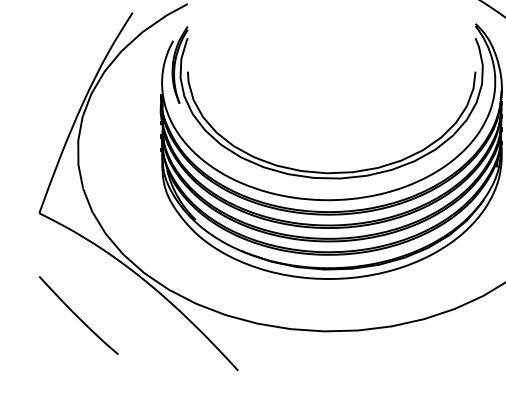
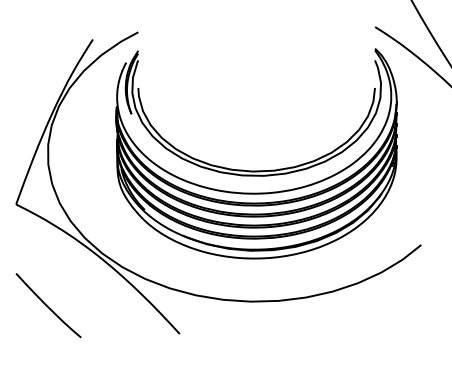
curve: (77, 315) -> (47, 305), moved

